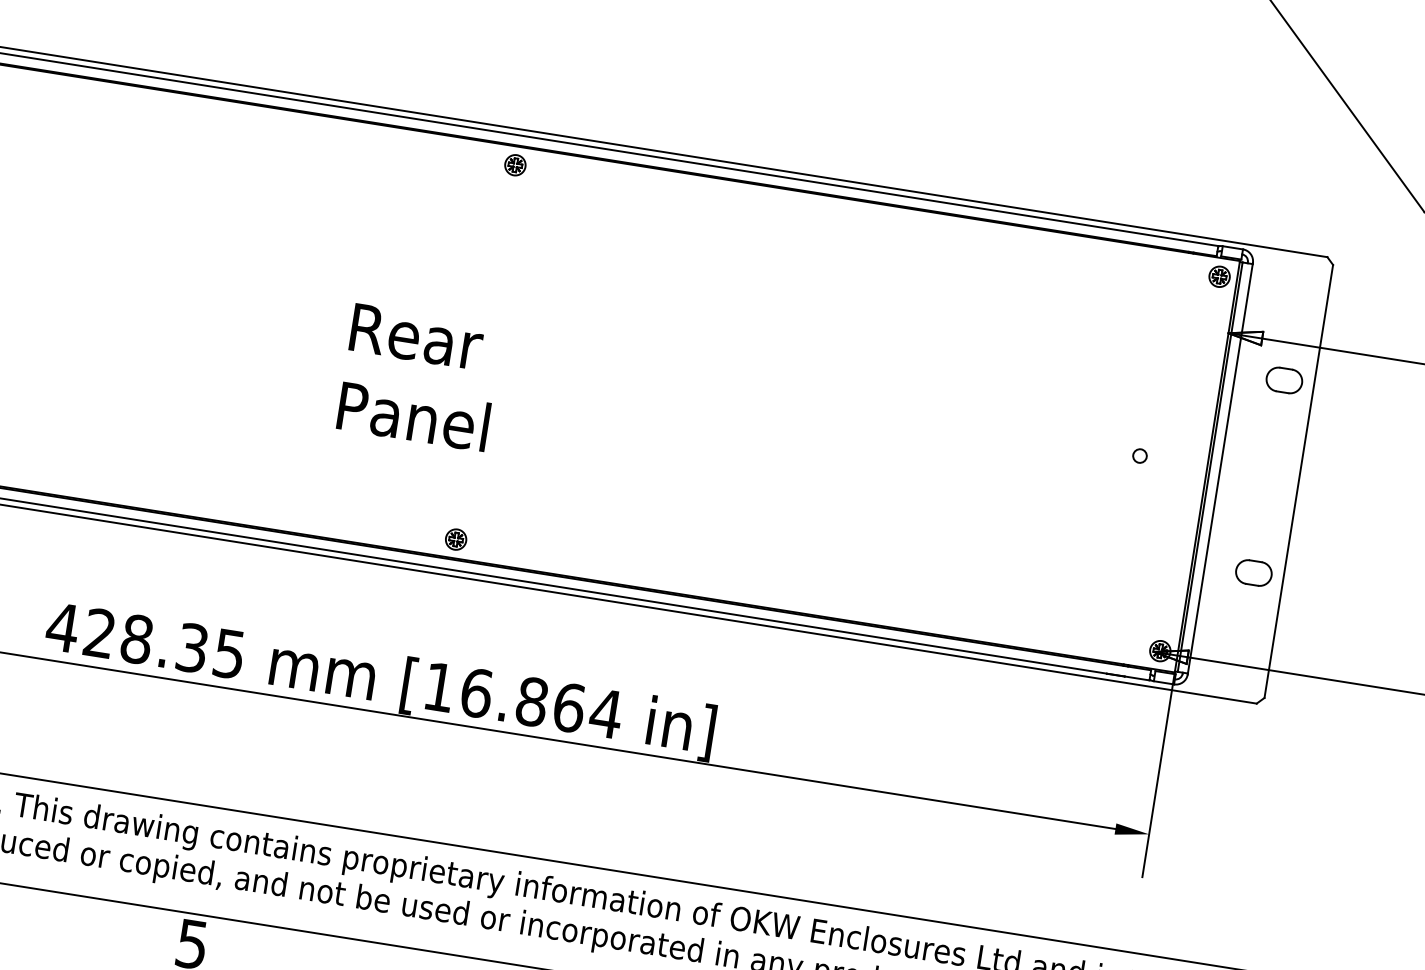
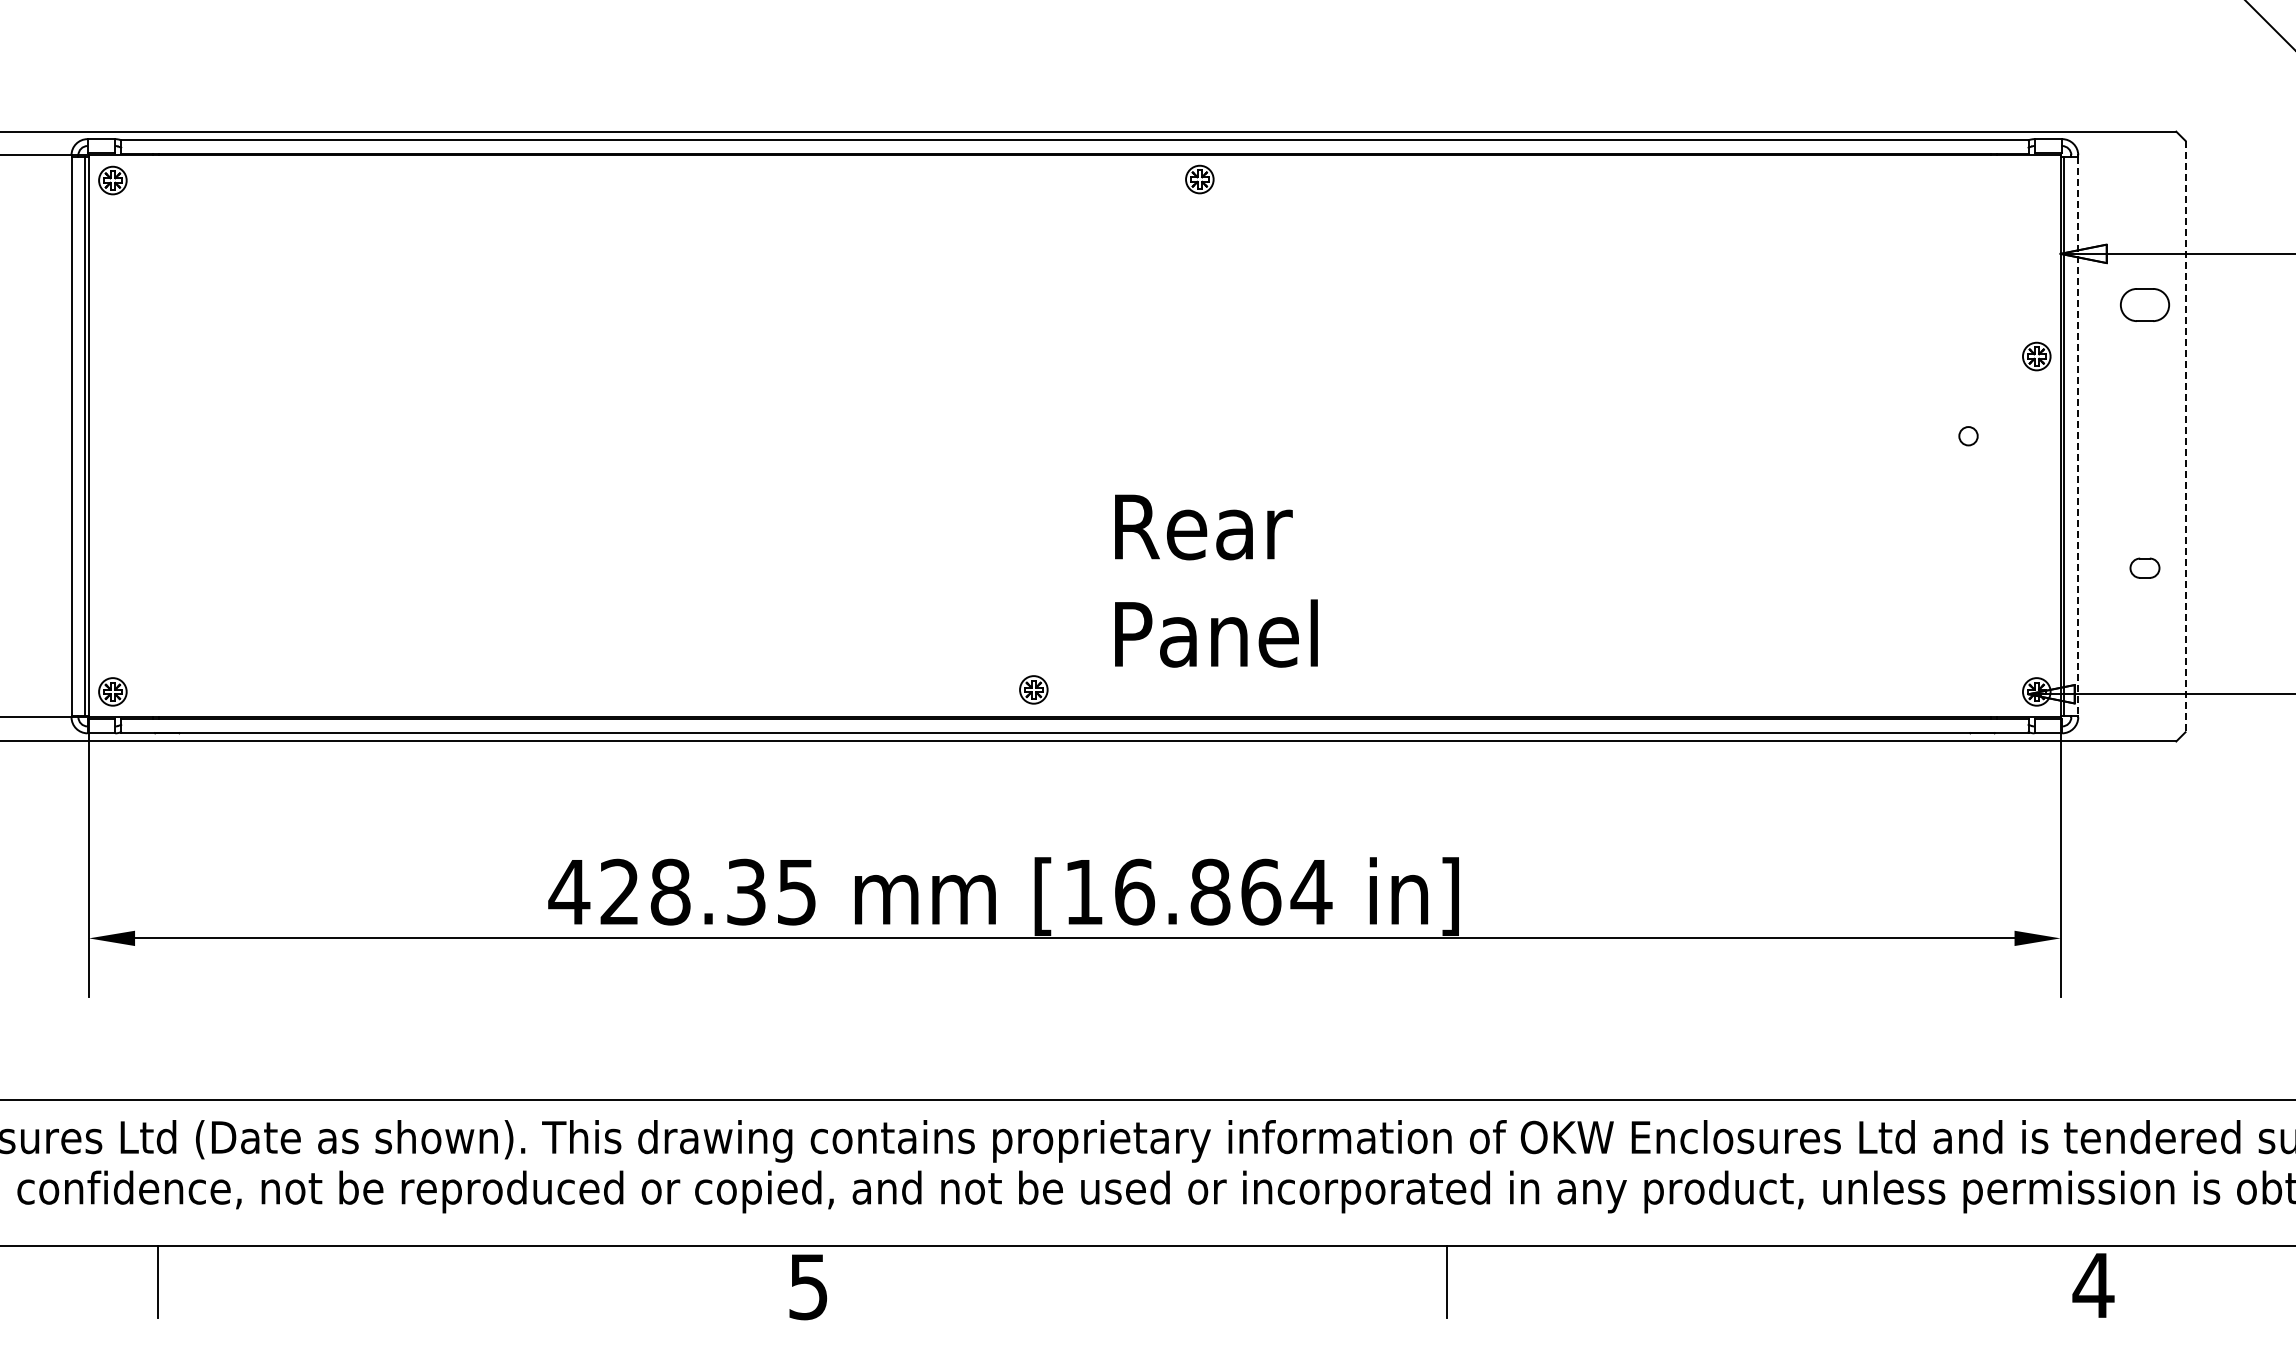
part: (515, 165) -> (1199, 179), moved
part: (1219, 276) -> (2036, 356), moved
text: (420, 377) -> (1216, 580), moved
line: (1220, 469) -> (2078, 436), solid -> dashed
line: (1298, 481) -> (2185, 436), solid -> dashed
part: (455, 539) -> (1033, 689), moved
part: (1253, 573) -> (2144, 568), size x0.6

